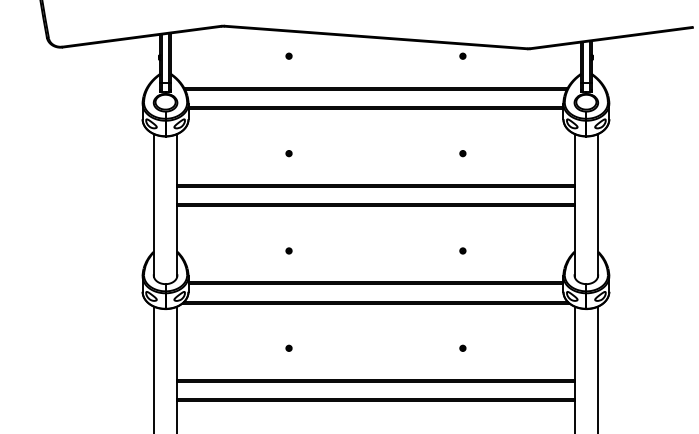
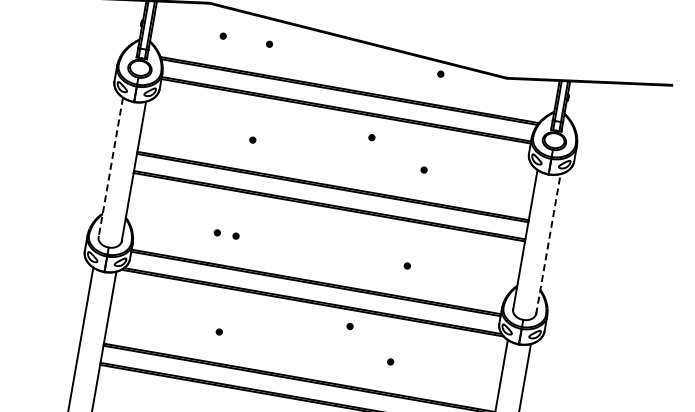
part: (241, 55) -> (222, 35), added
part: (405, 130) -> (371, 137), added
line: (598, 204) -> (548, 243), solid -> dashed
line: (153, 205) -> (110, 168), solid -> dashed
part: (269, 250) -> (216, 232), added
part: (416, 319) -> (349, 325), added

